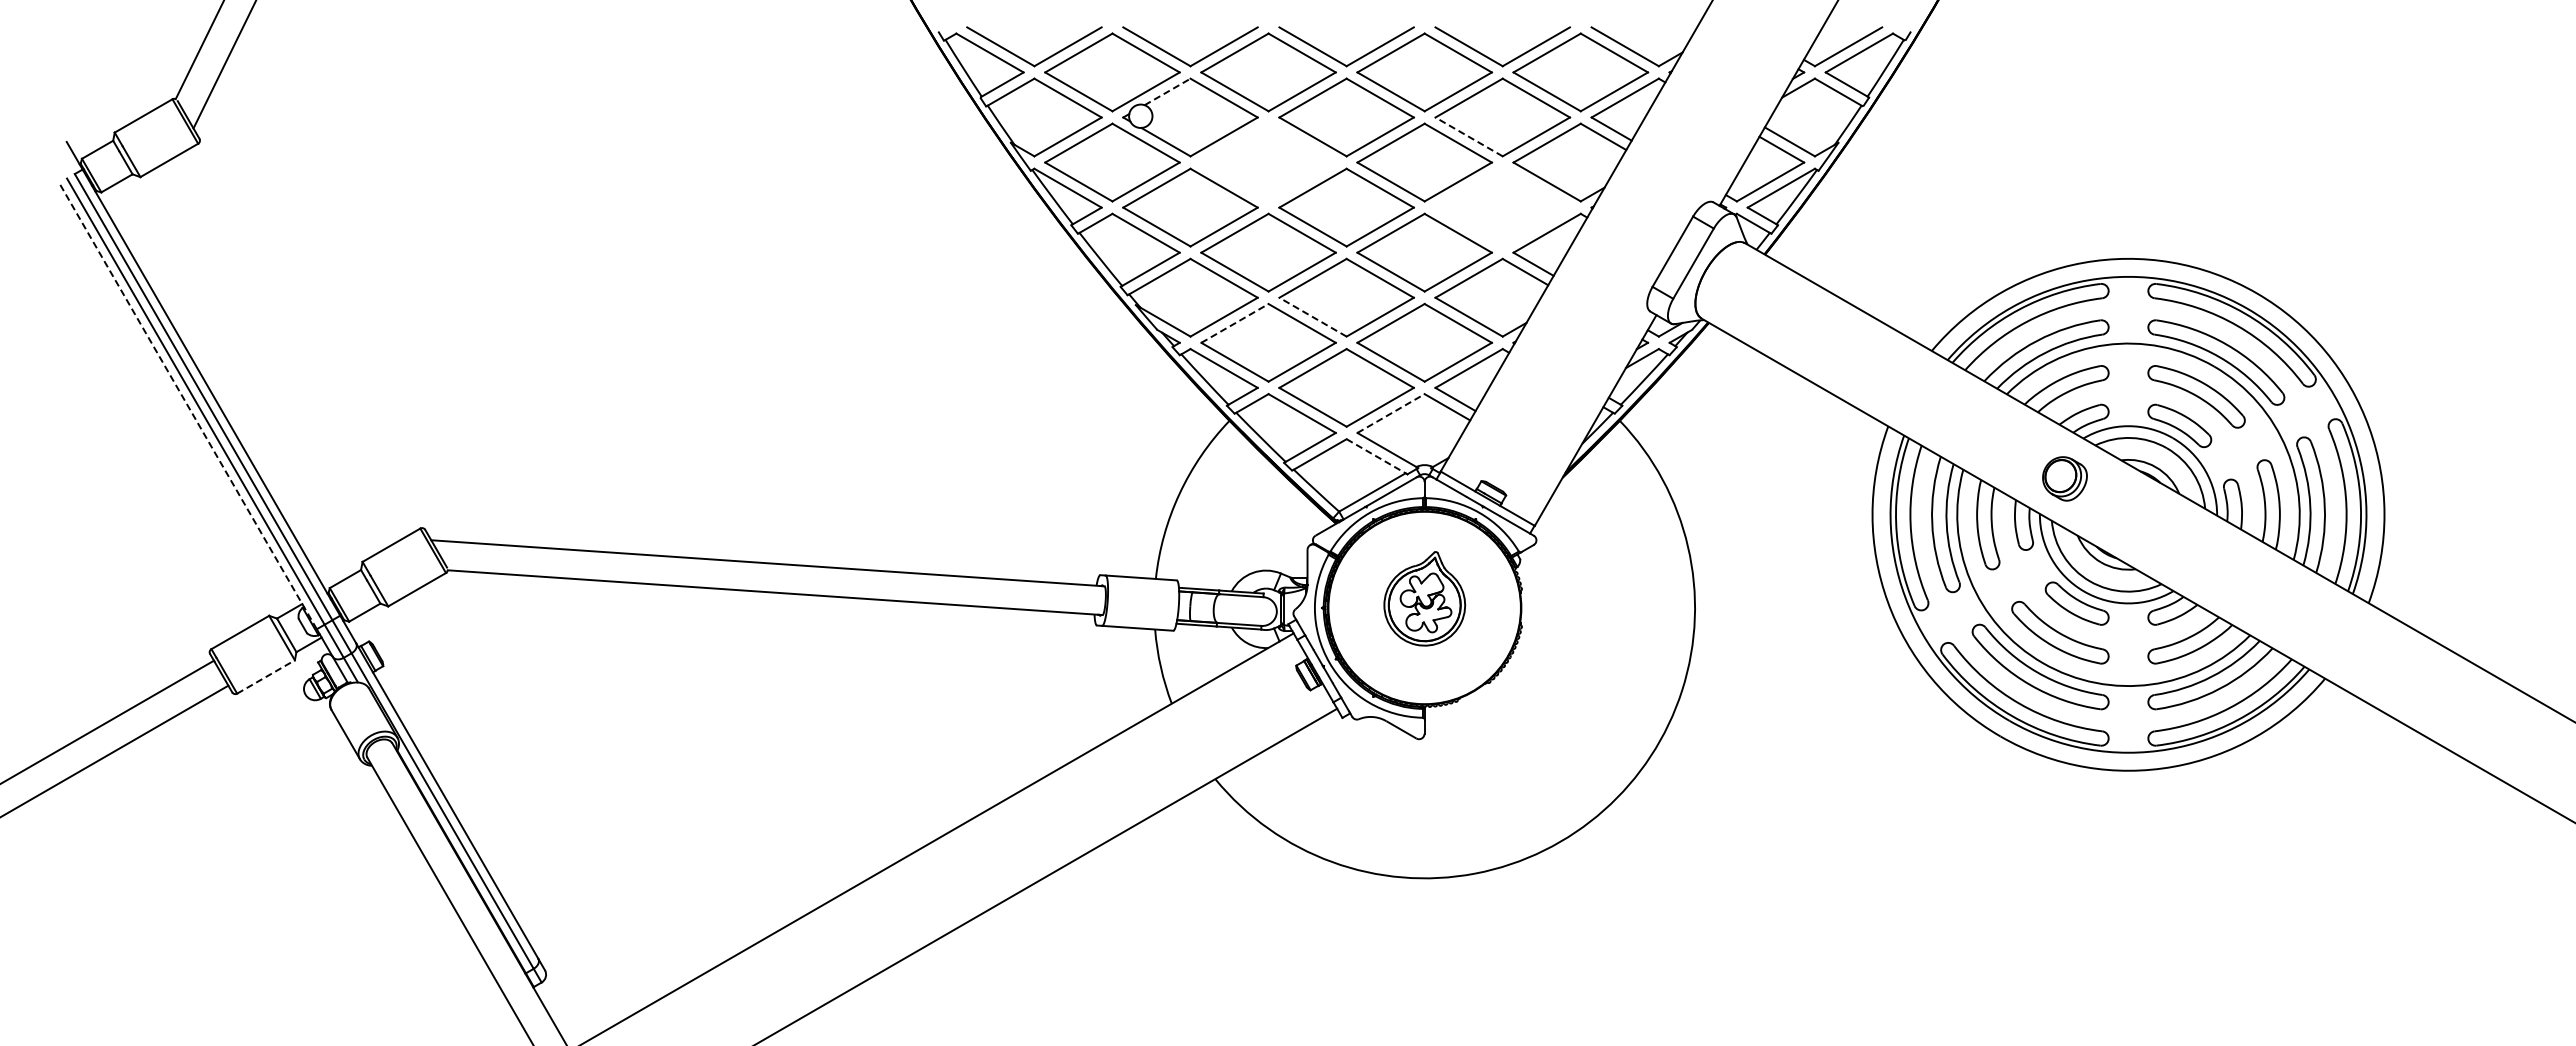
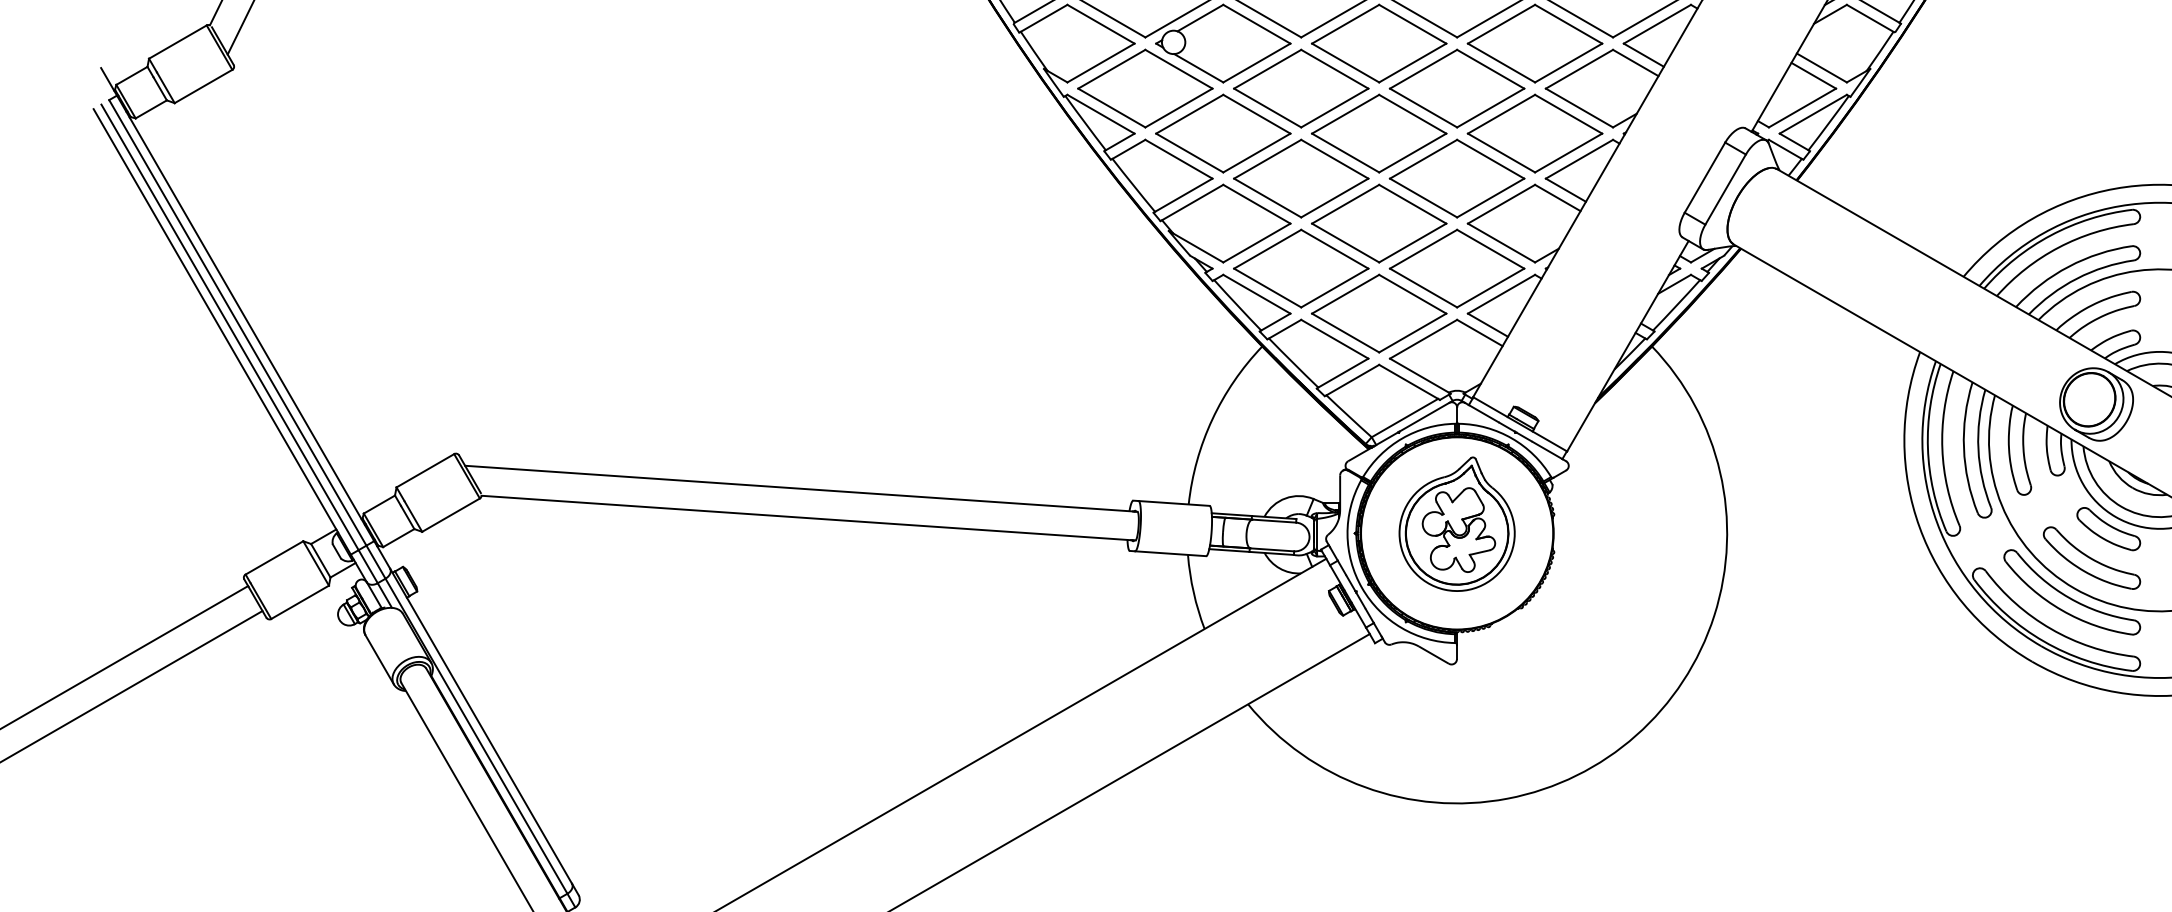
line: (1167, 91) -> (1200, 17), dashed -> solid
line: (1469, 136) -> (1501, 62), dashed -> solid
part: (1268, 162) -> (1301, 88), added
part: (1502, 207) -> (1534, 133), added
line: (1313, 317) -> (1346, 243), dashed -> solid
line: (1234, 323) -> (1267, 249), dashed -> solid
line: (188, 406) -> (222, 332), dashed -> solid
line: (1391, 413) -> (1424, 339), dashed -> solid
line: (1376, 456) -> (1409, 382), dashed -> solid
part: (2064, 478) -> (2096, 404), size x1.67
part: (1424, 598) -> (1456, 523), size x1.43
line: (266, 676) -> (300, 601), dashed -> solid

